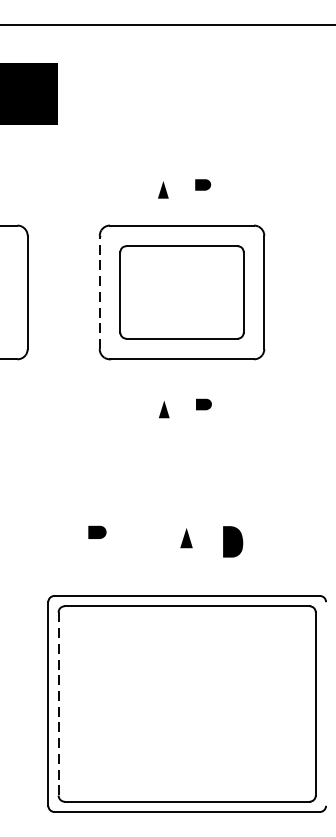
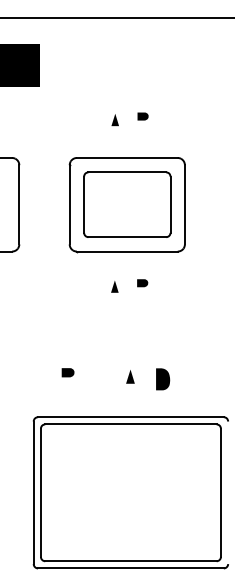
part: (195, 189) -> (137, 119), moved
line: (99, 292) -> (69, 204), dashed -> solid
line: (57, 704) -> (40, 493), dashed -> solid

